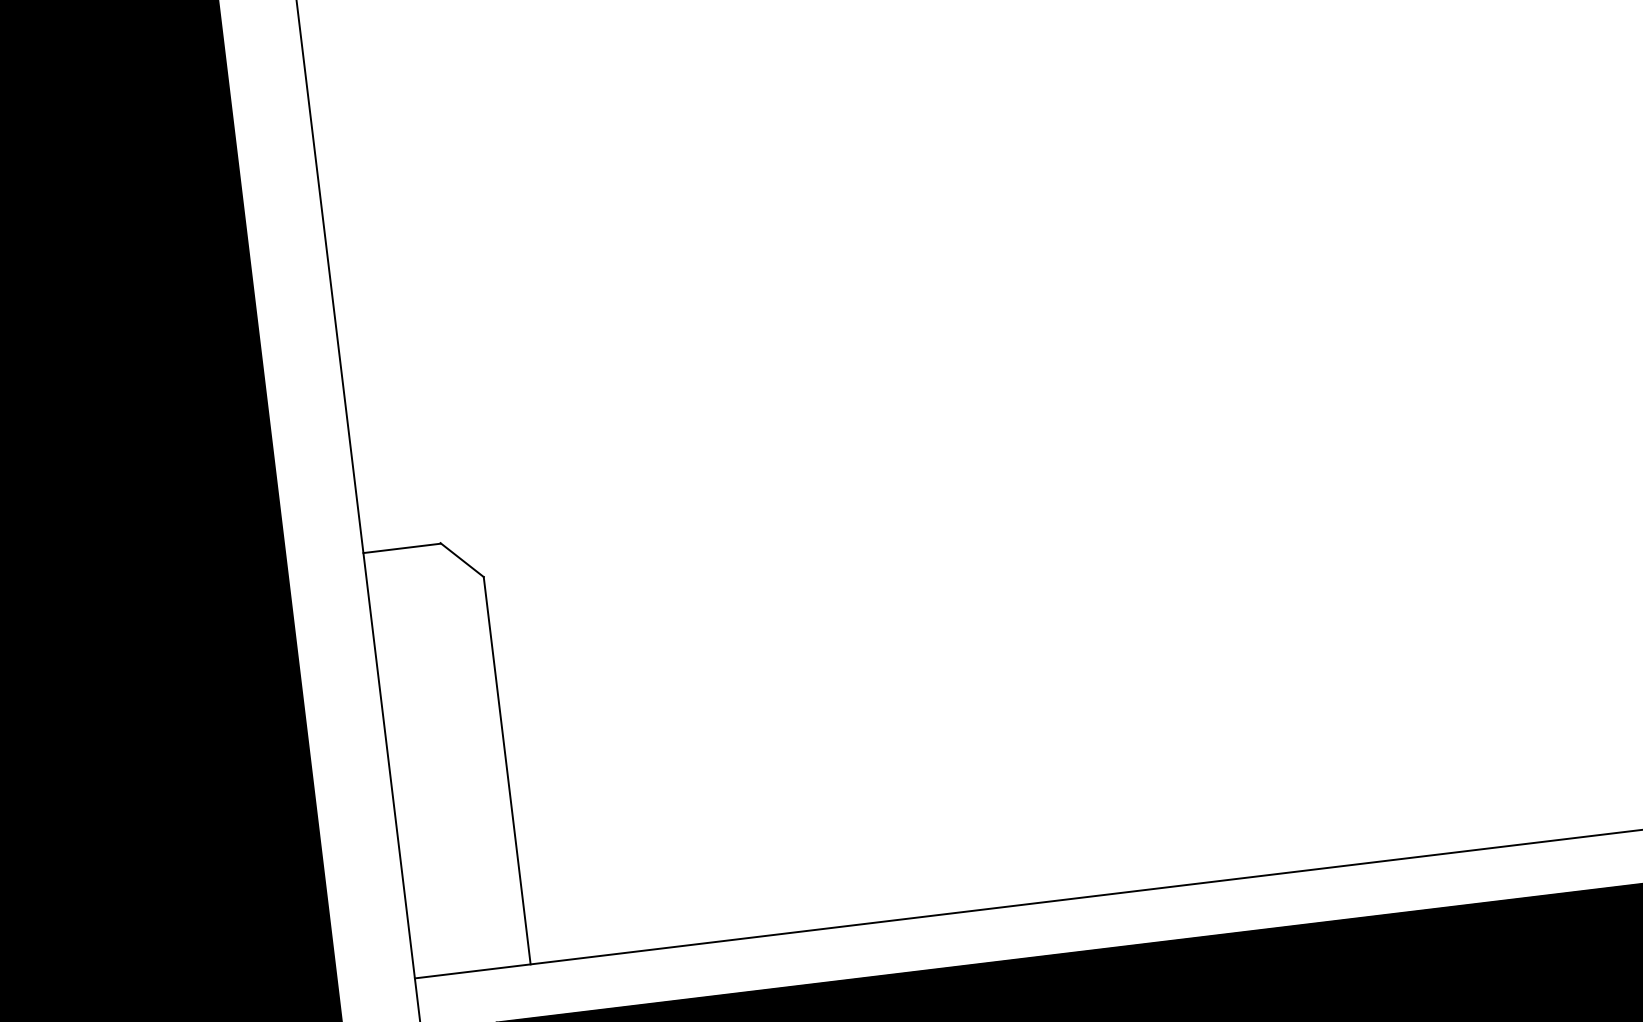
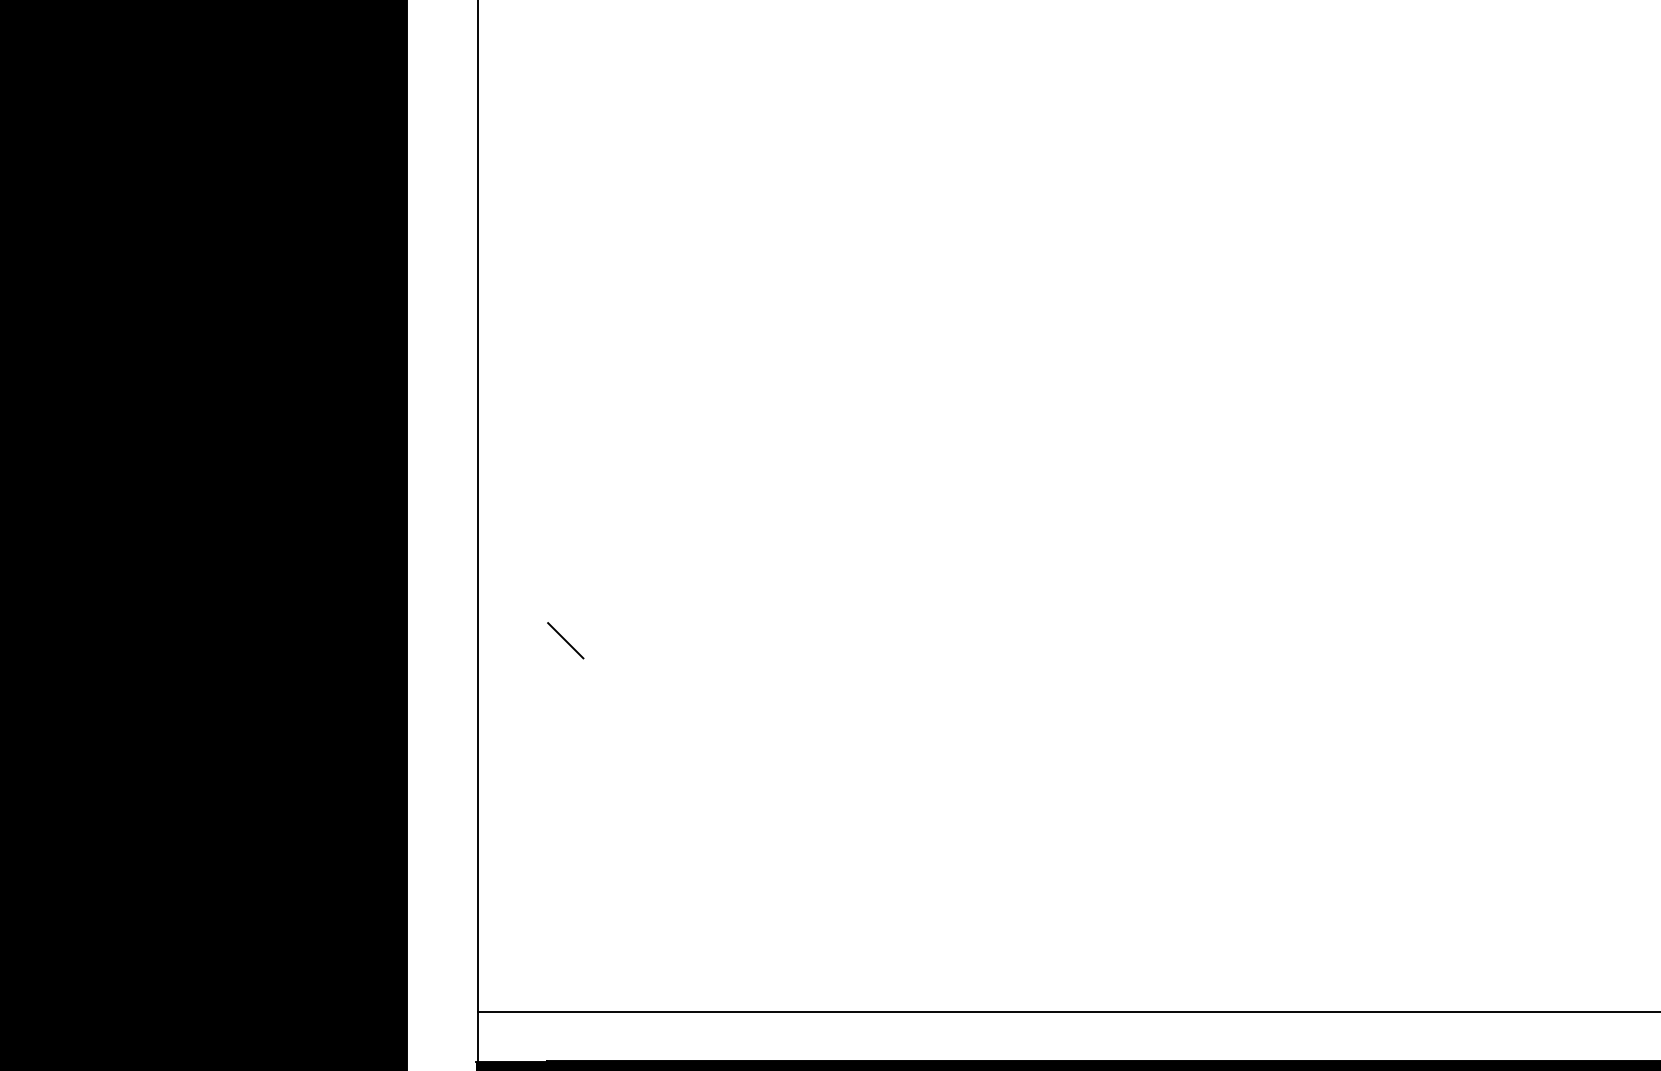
line: (401, 548) -> (512, 623), removed
line: (507, 770) -> (583, 835), removed

